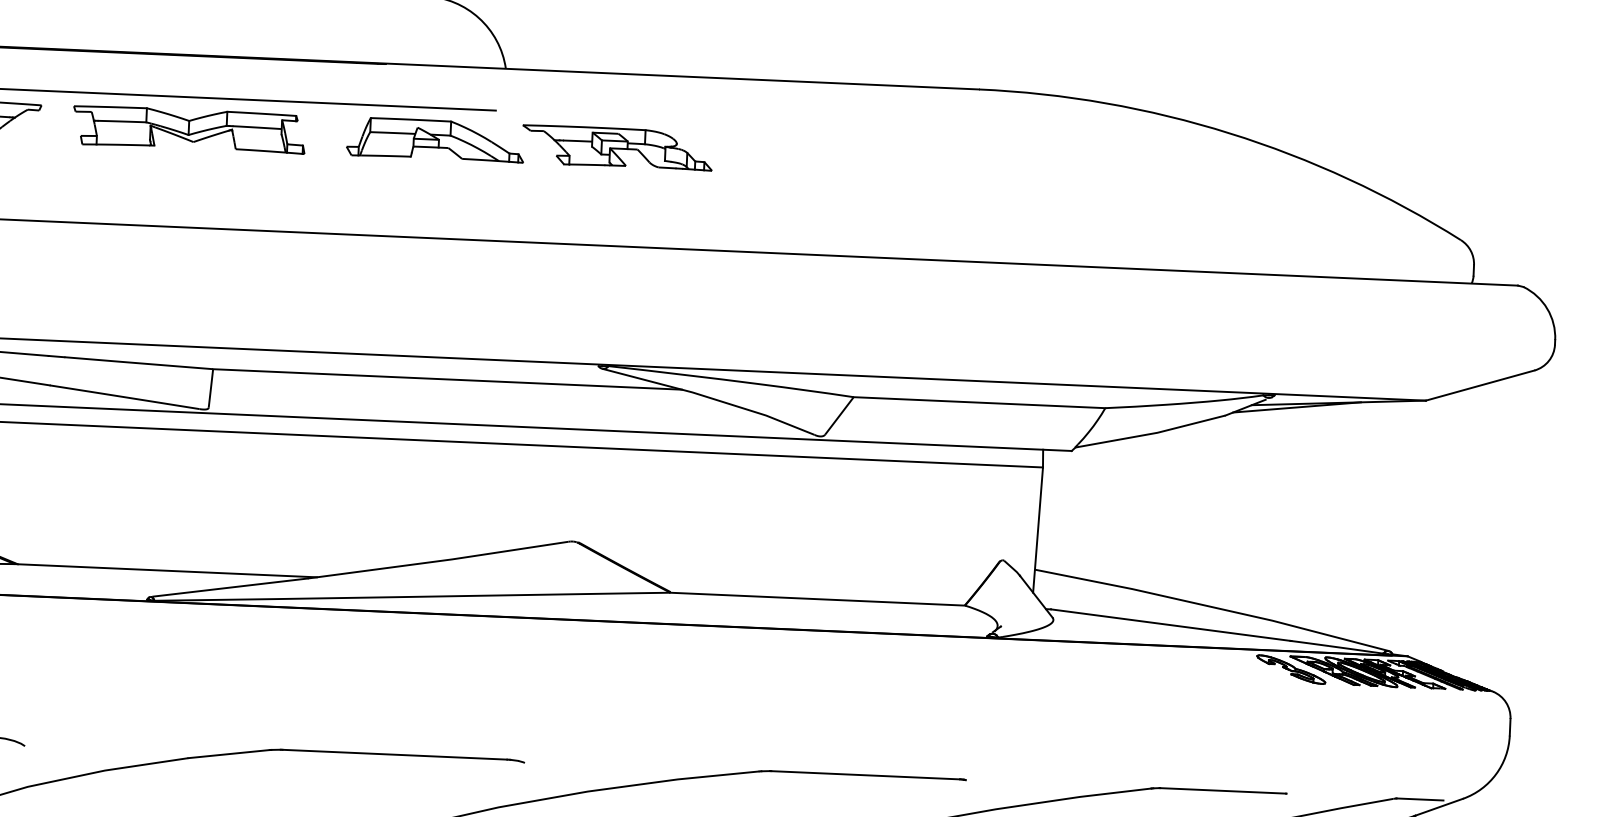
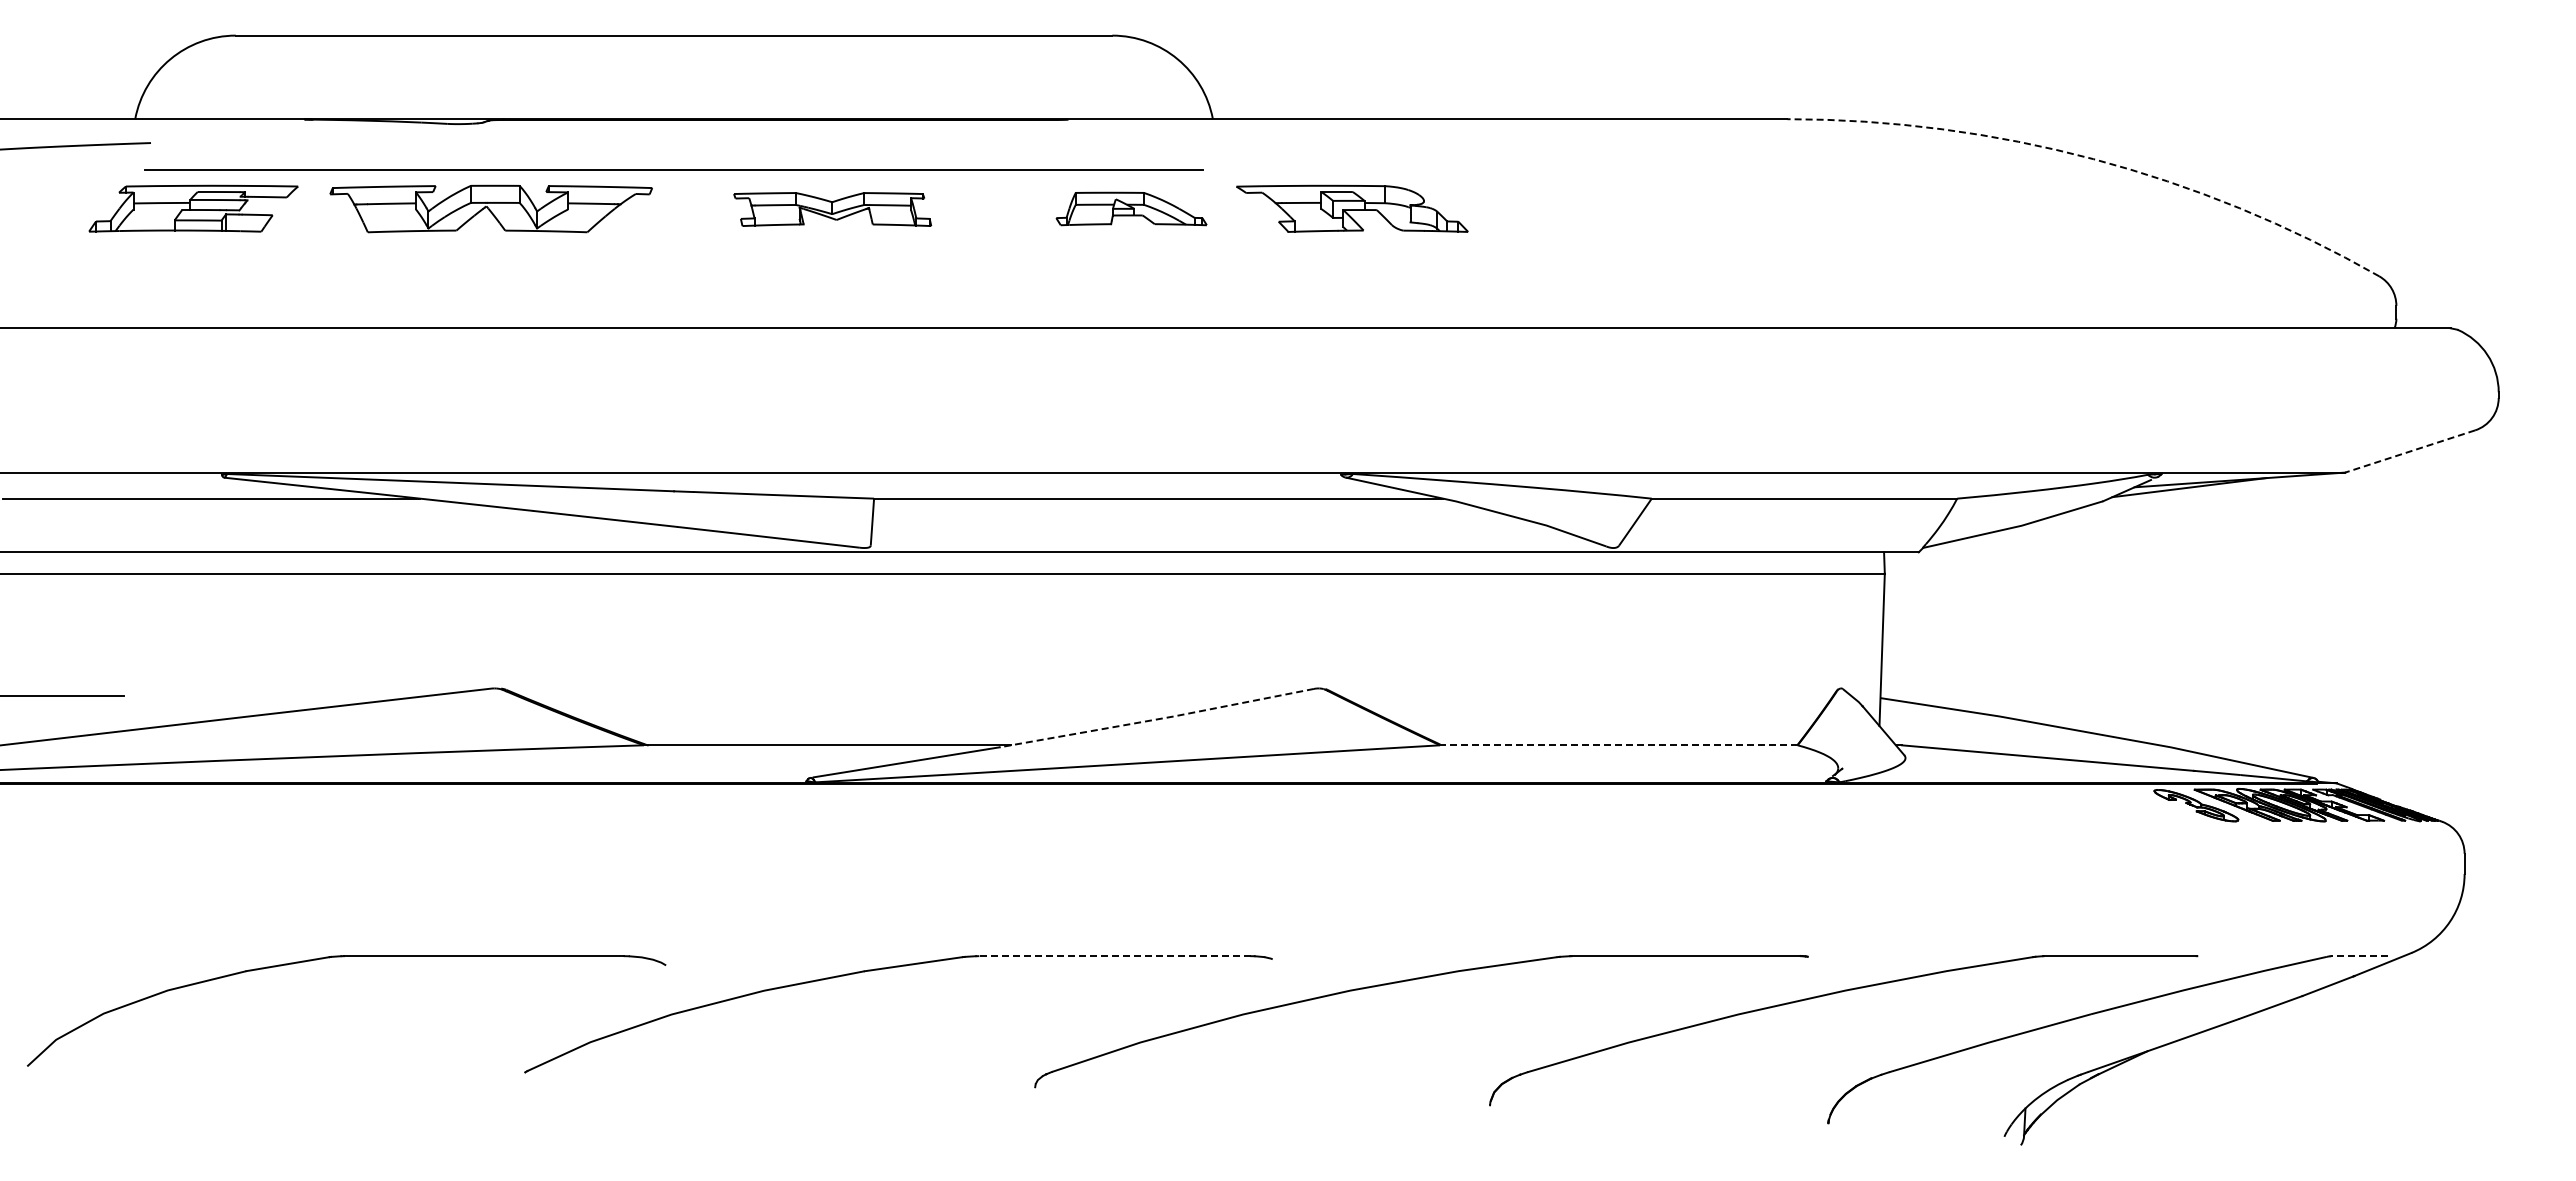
part: (189, 129) -> (832, 209), size x0.7
arc: (1229, 133) -> (2093, 159), solid -> dashed
part: (435, 139) -> (1131, 208), size x0.7
line: (1479, 385) -> (2409, 451), solid -> dashed
line: (438, 561) -> (1157, 719), solid -> dashed
line: (817, 599) -> (1618, 745), solid -> dashed
line: (394, 754) -> (1114, 956), solid -> dashed
line: (1419, 799) -> (2358, 956), solid -> dashed

